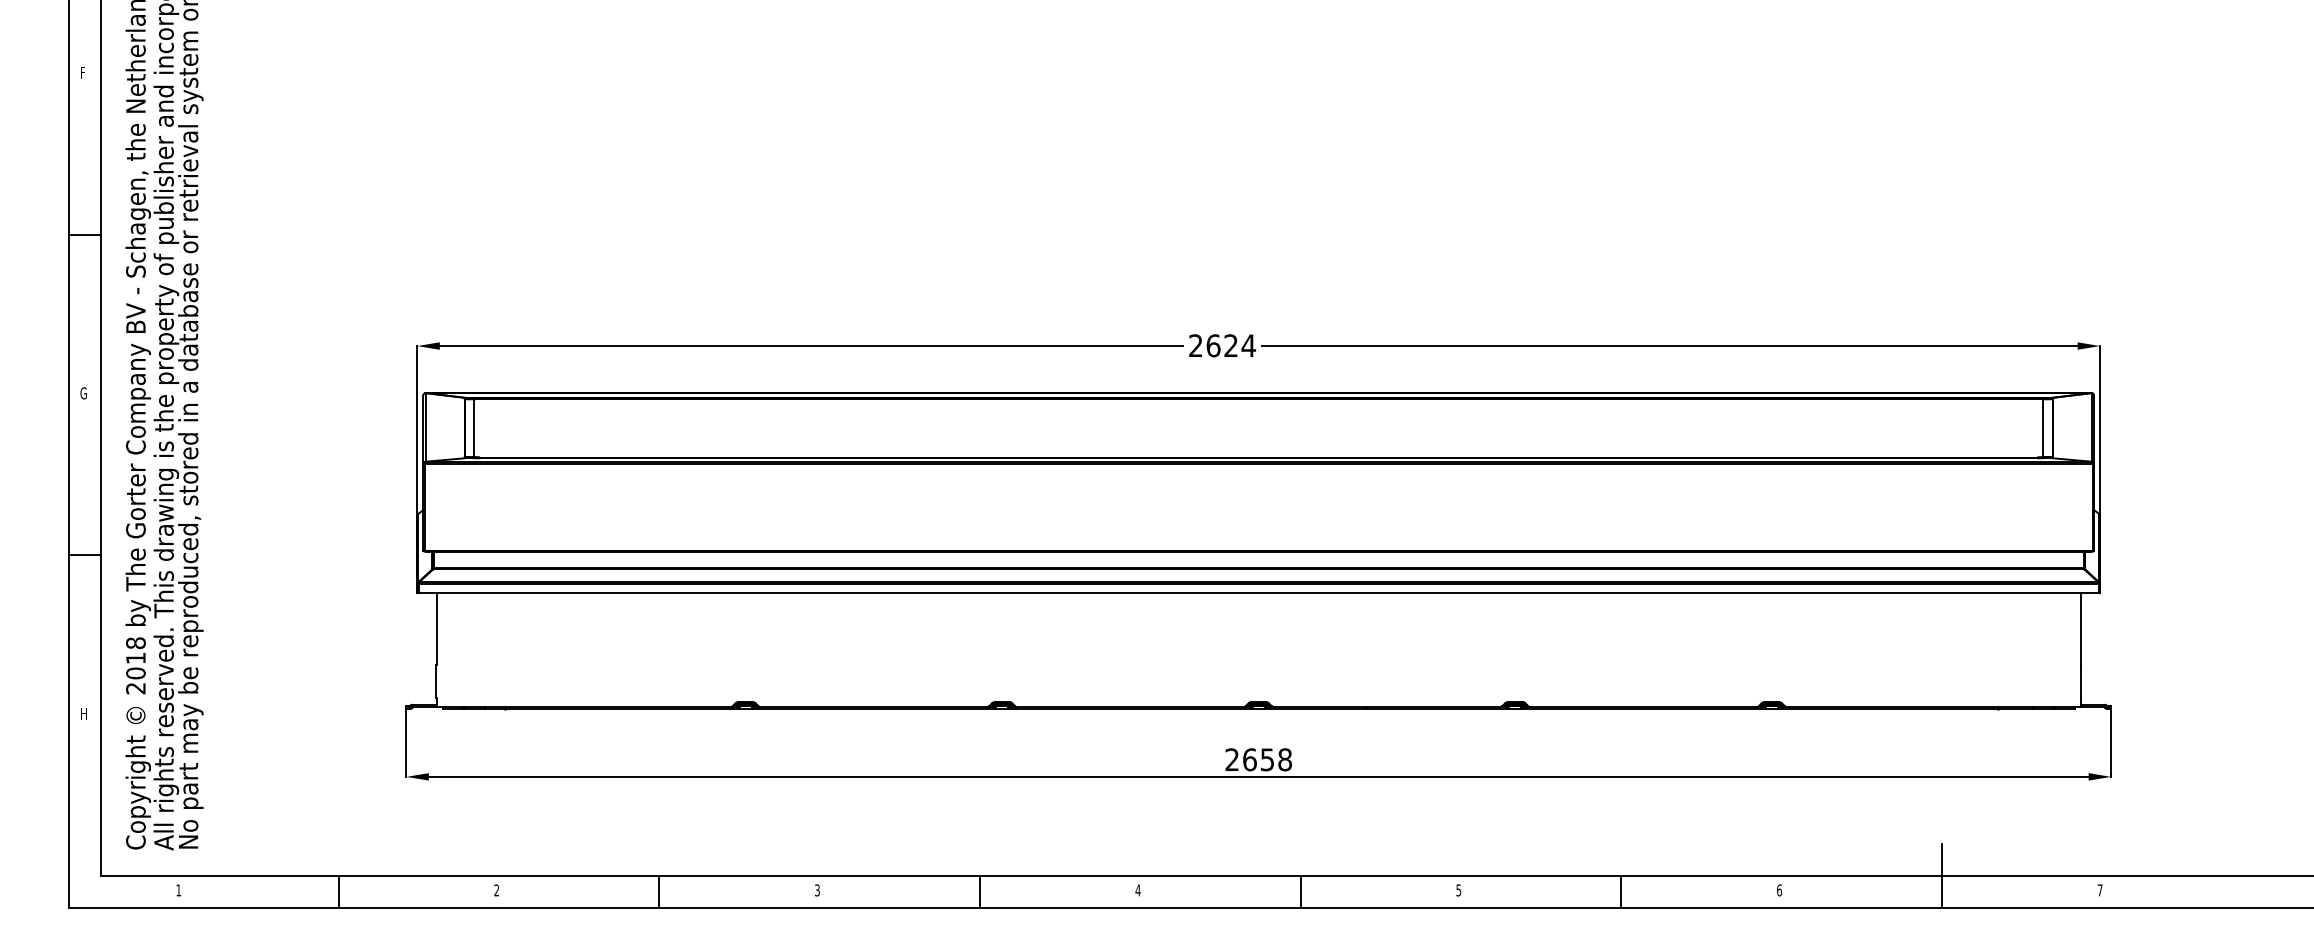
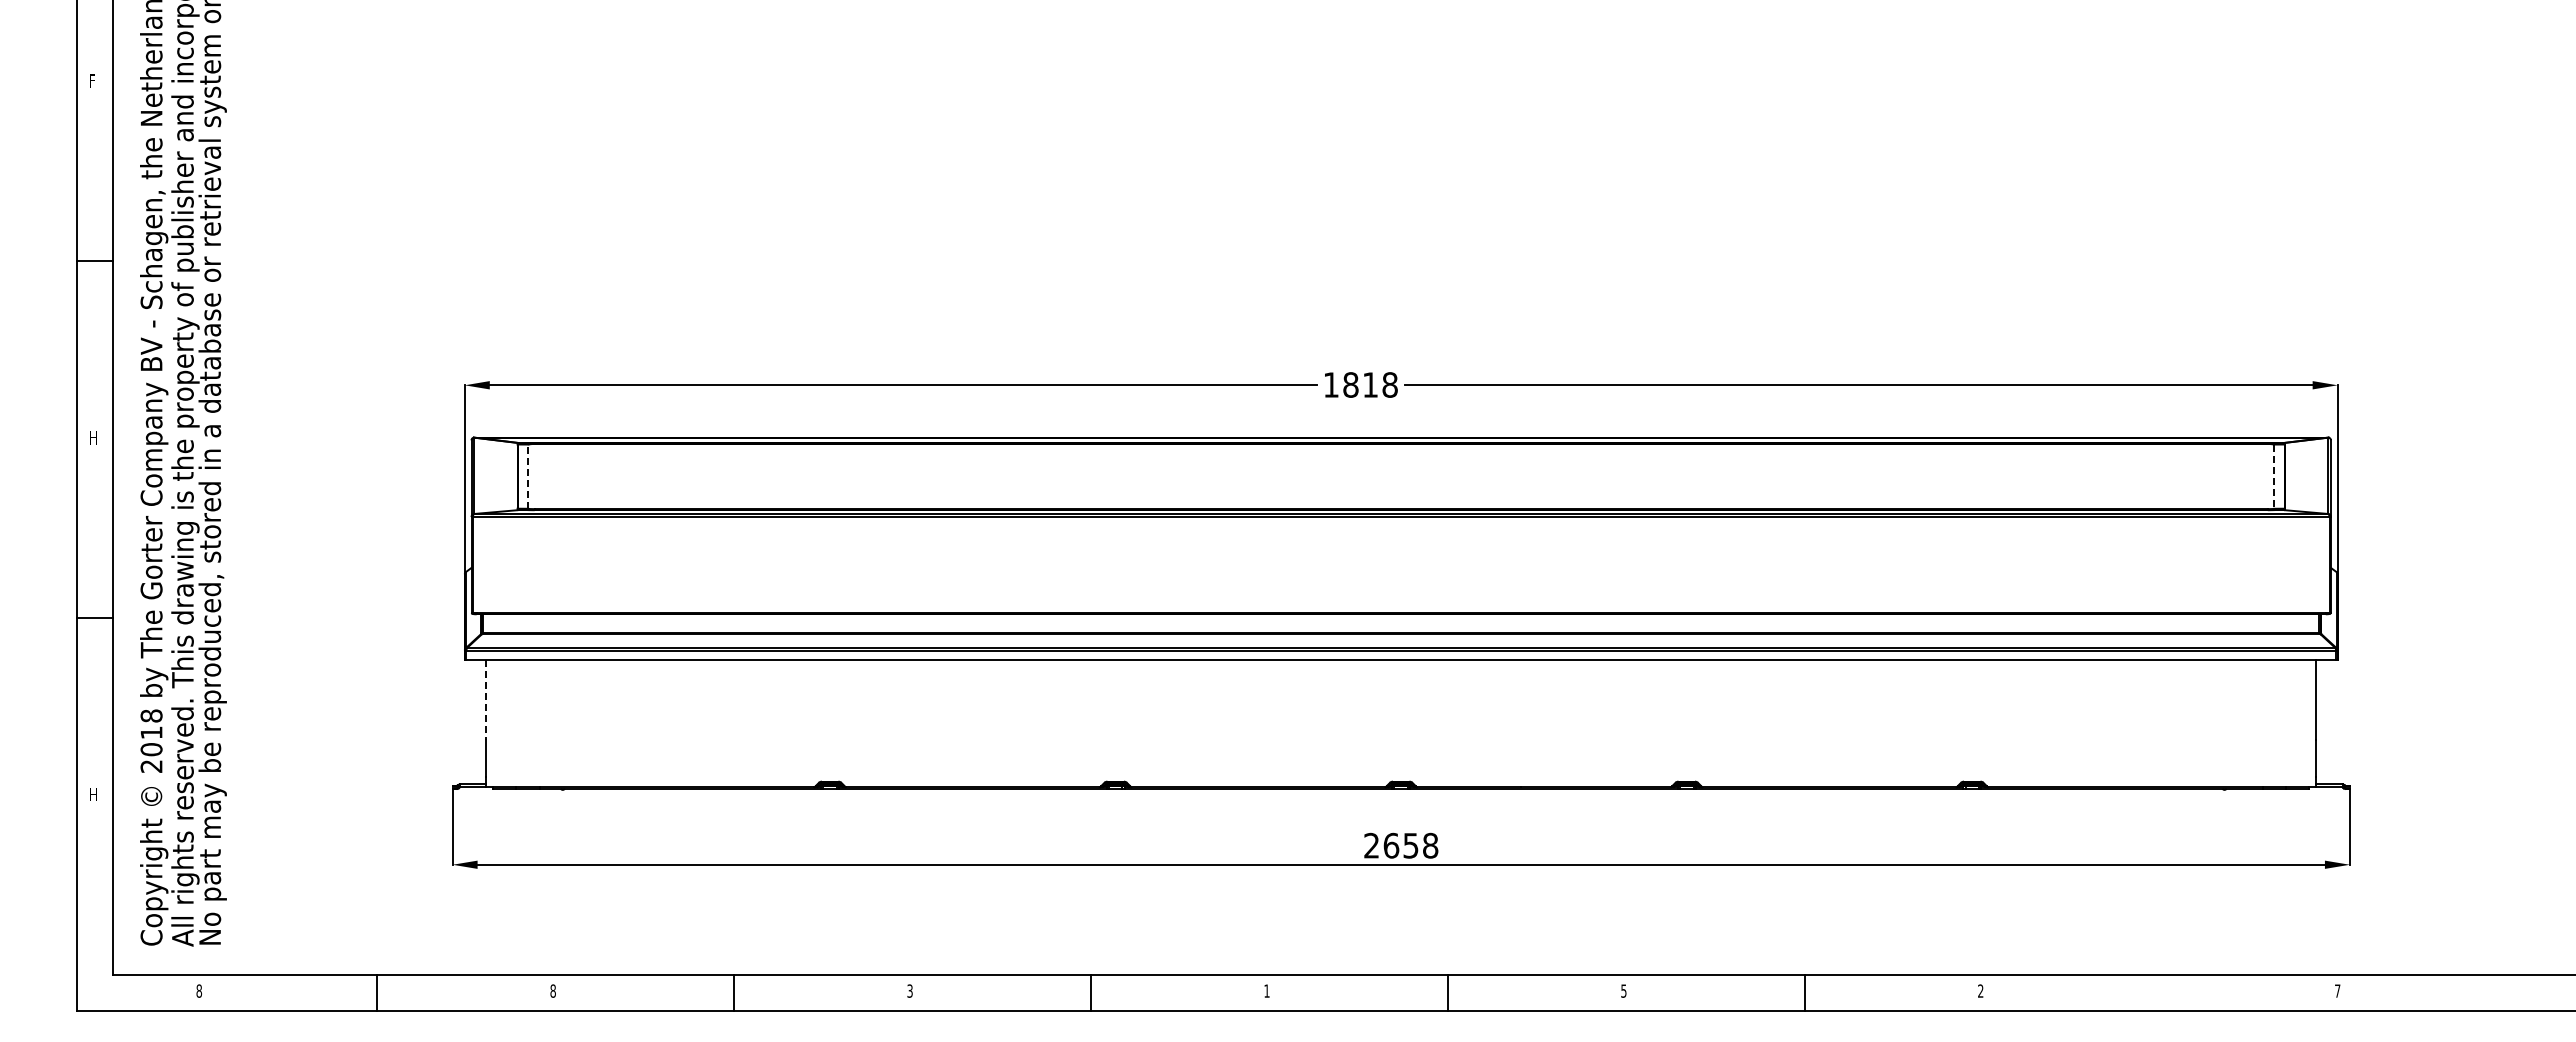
text: (1222, 345) -> (1360, 384), 2624 -> 1818
text: (82, 392) -> (92, 437), G -> H
line: (474, 428) -> (528, 476), solid -> dashed
line: (2043, 428) -> (2274, 477), solid -> dashed
line: (436, 629) -> (486, 700), solid -> dashed
line: (1941, 875) -> (2161, 974), removed
text: (178, 889) -> (198, 990), 1 -> 8
text: (496, 889) -> (552, 990), 2 -> 8
text: (1137, 889) -> (1266, 990), 4 -> 1
text: (1779, 889) -> (1980, 990), 6 -> 2

